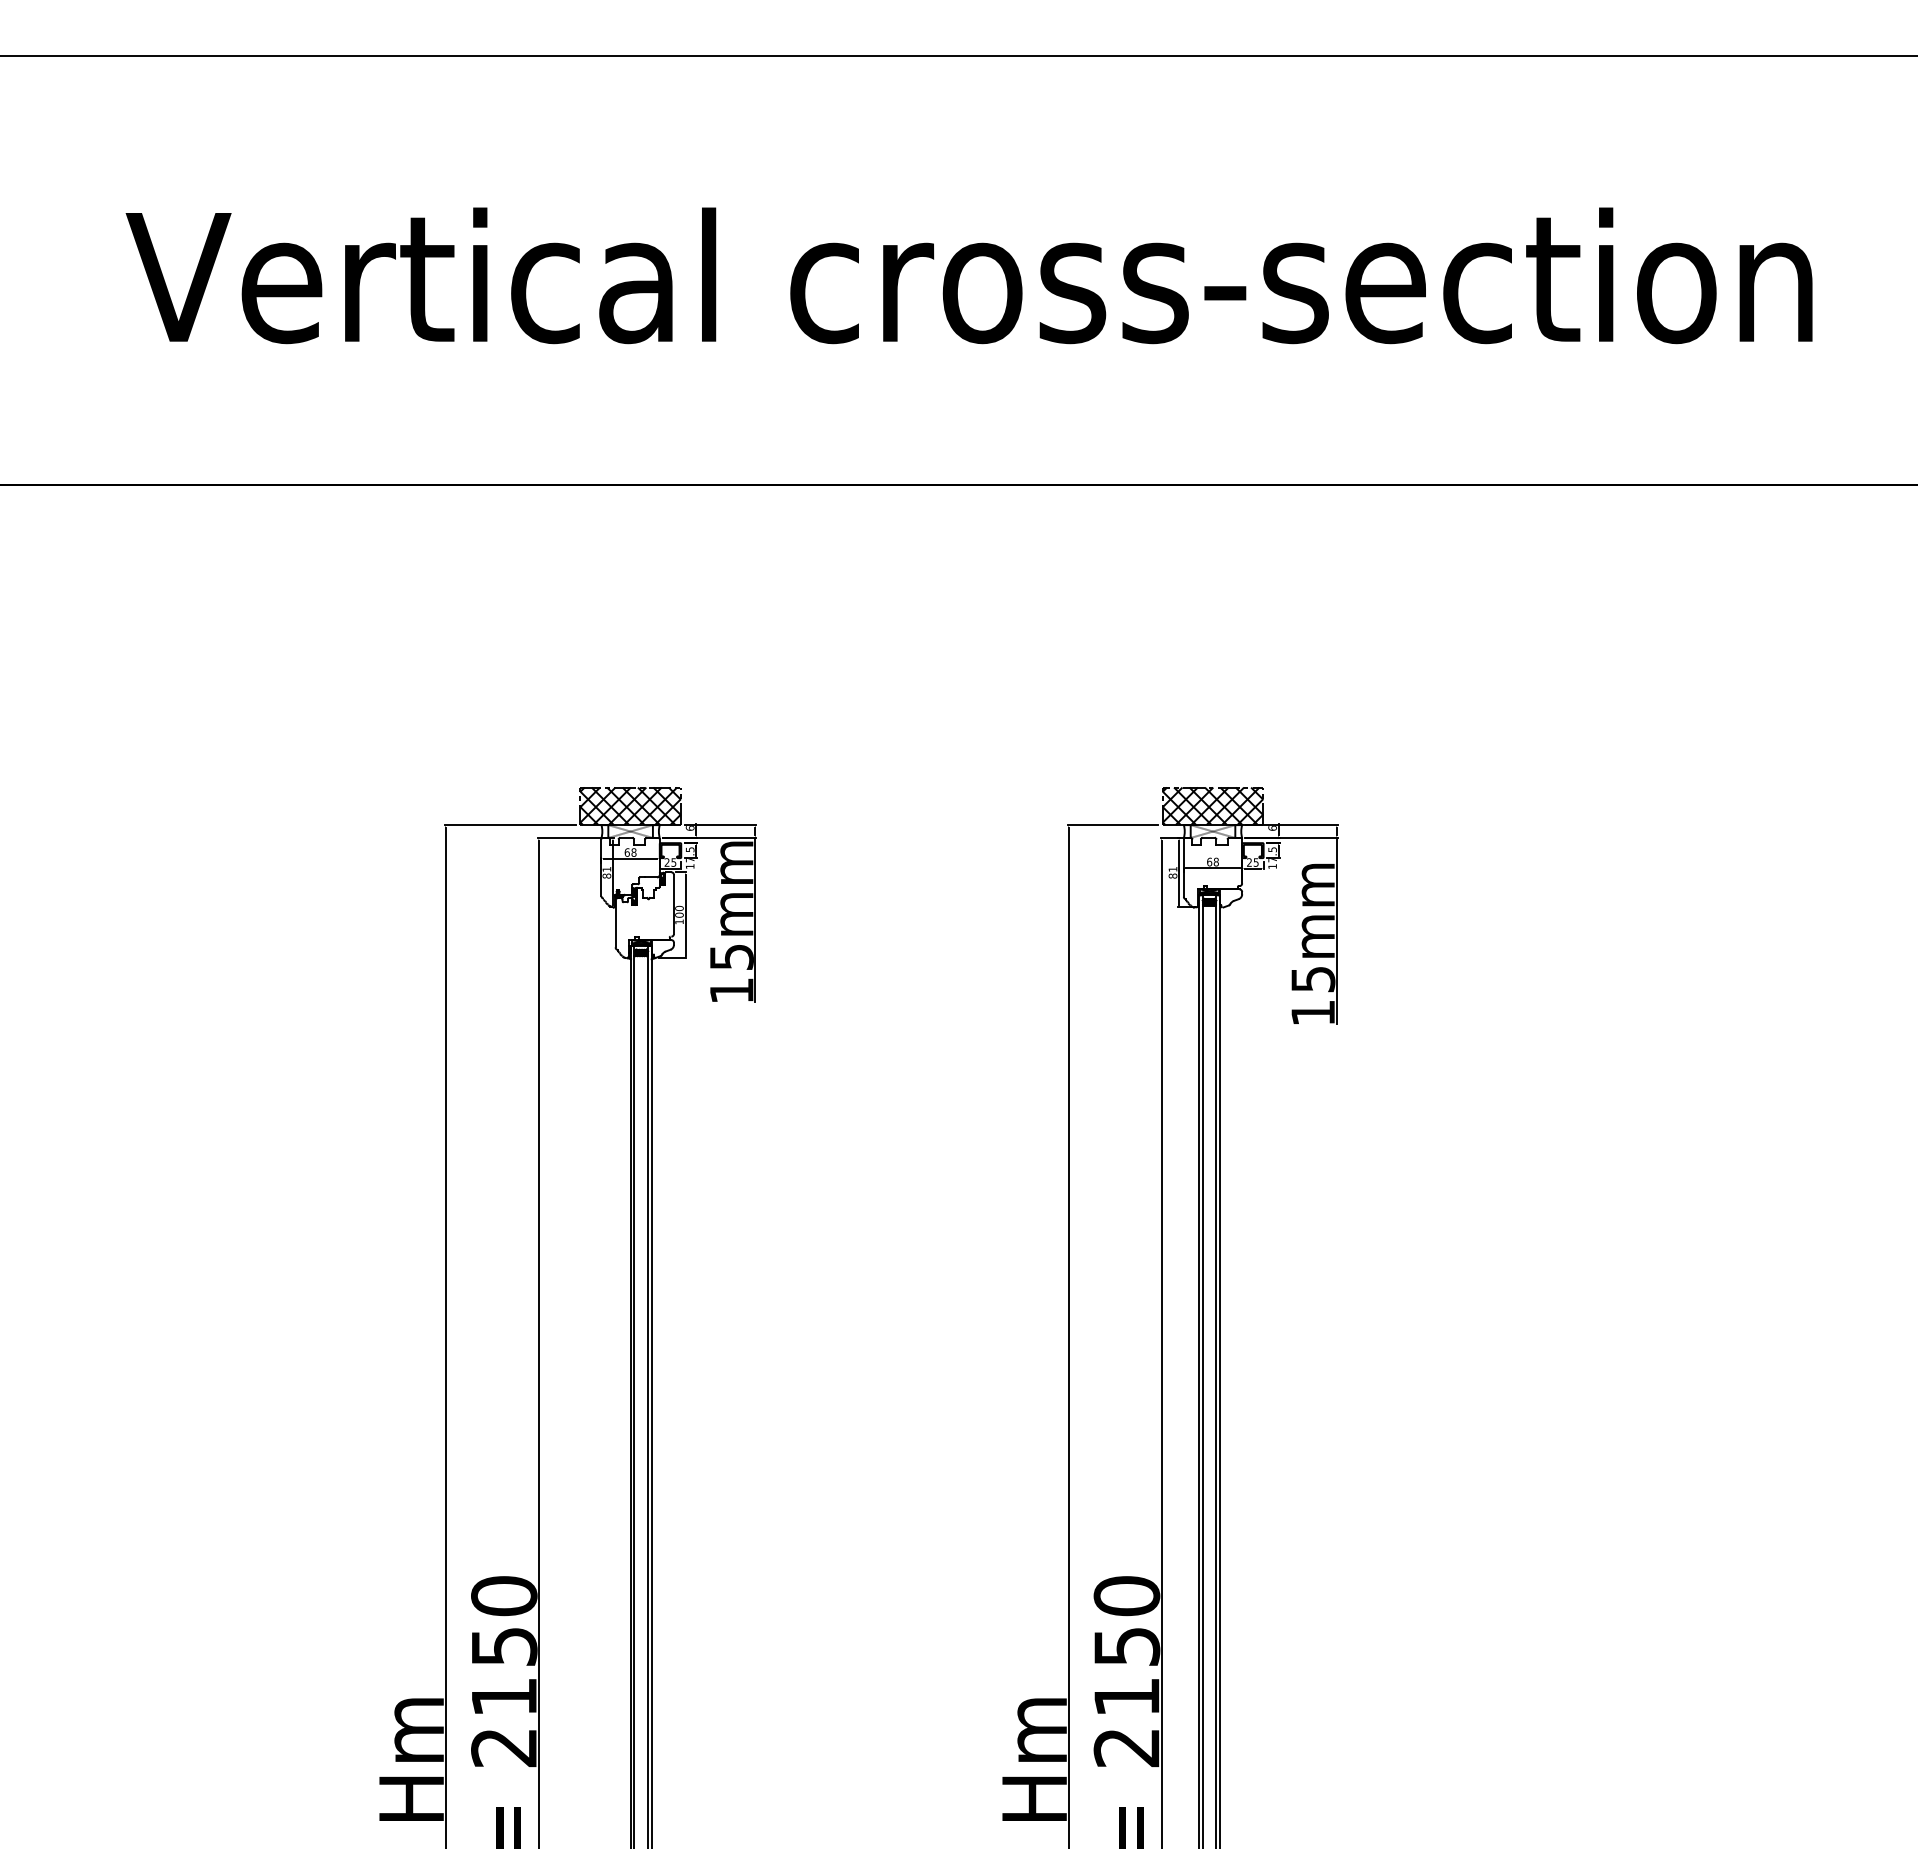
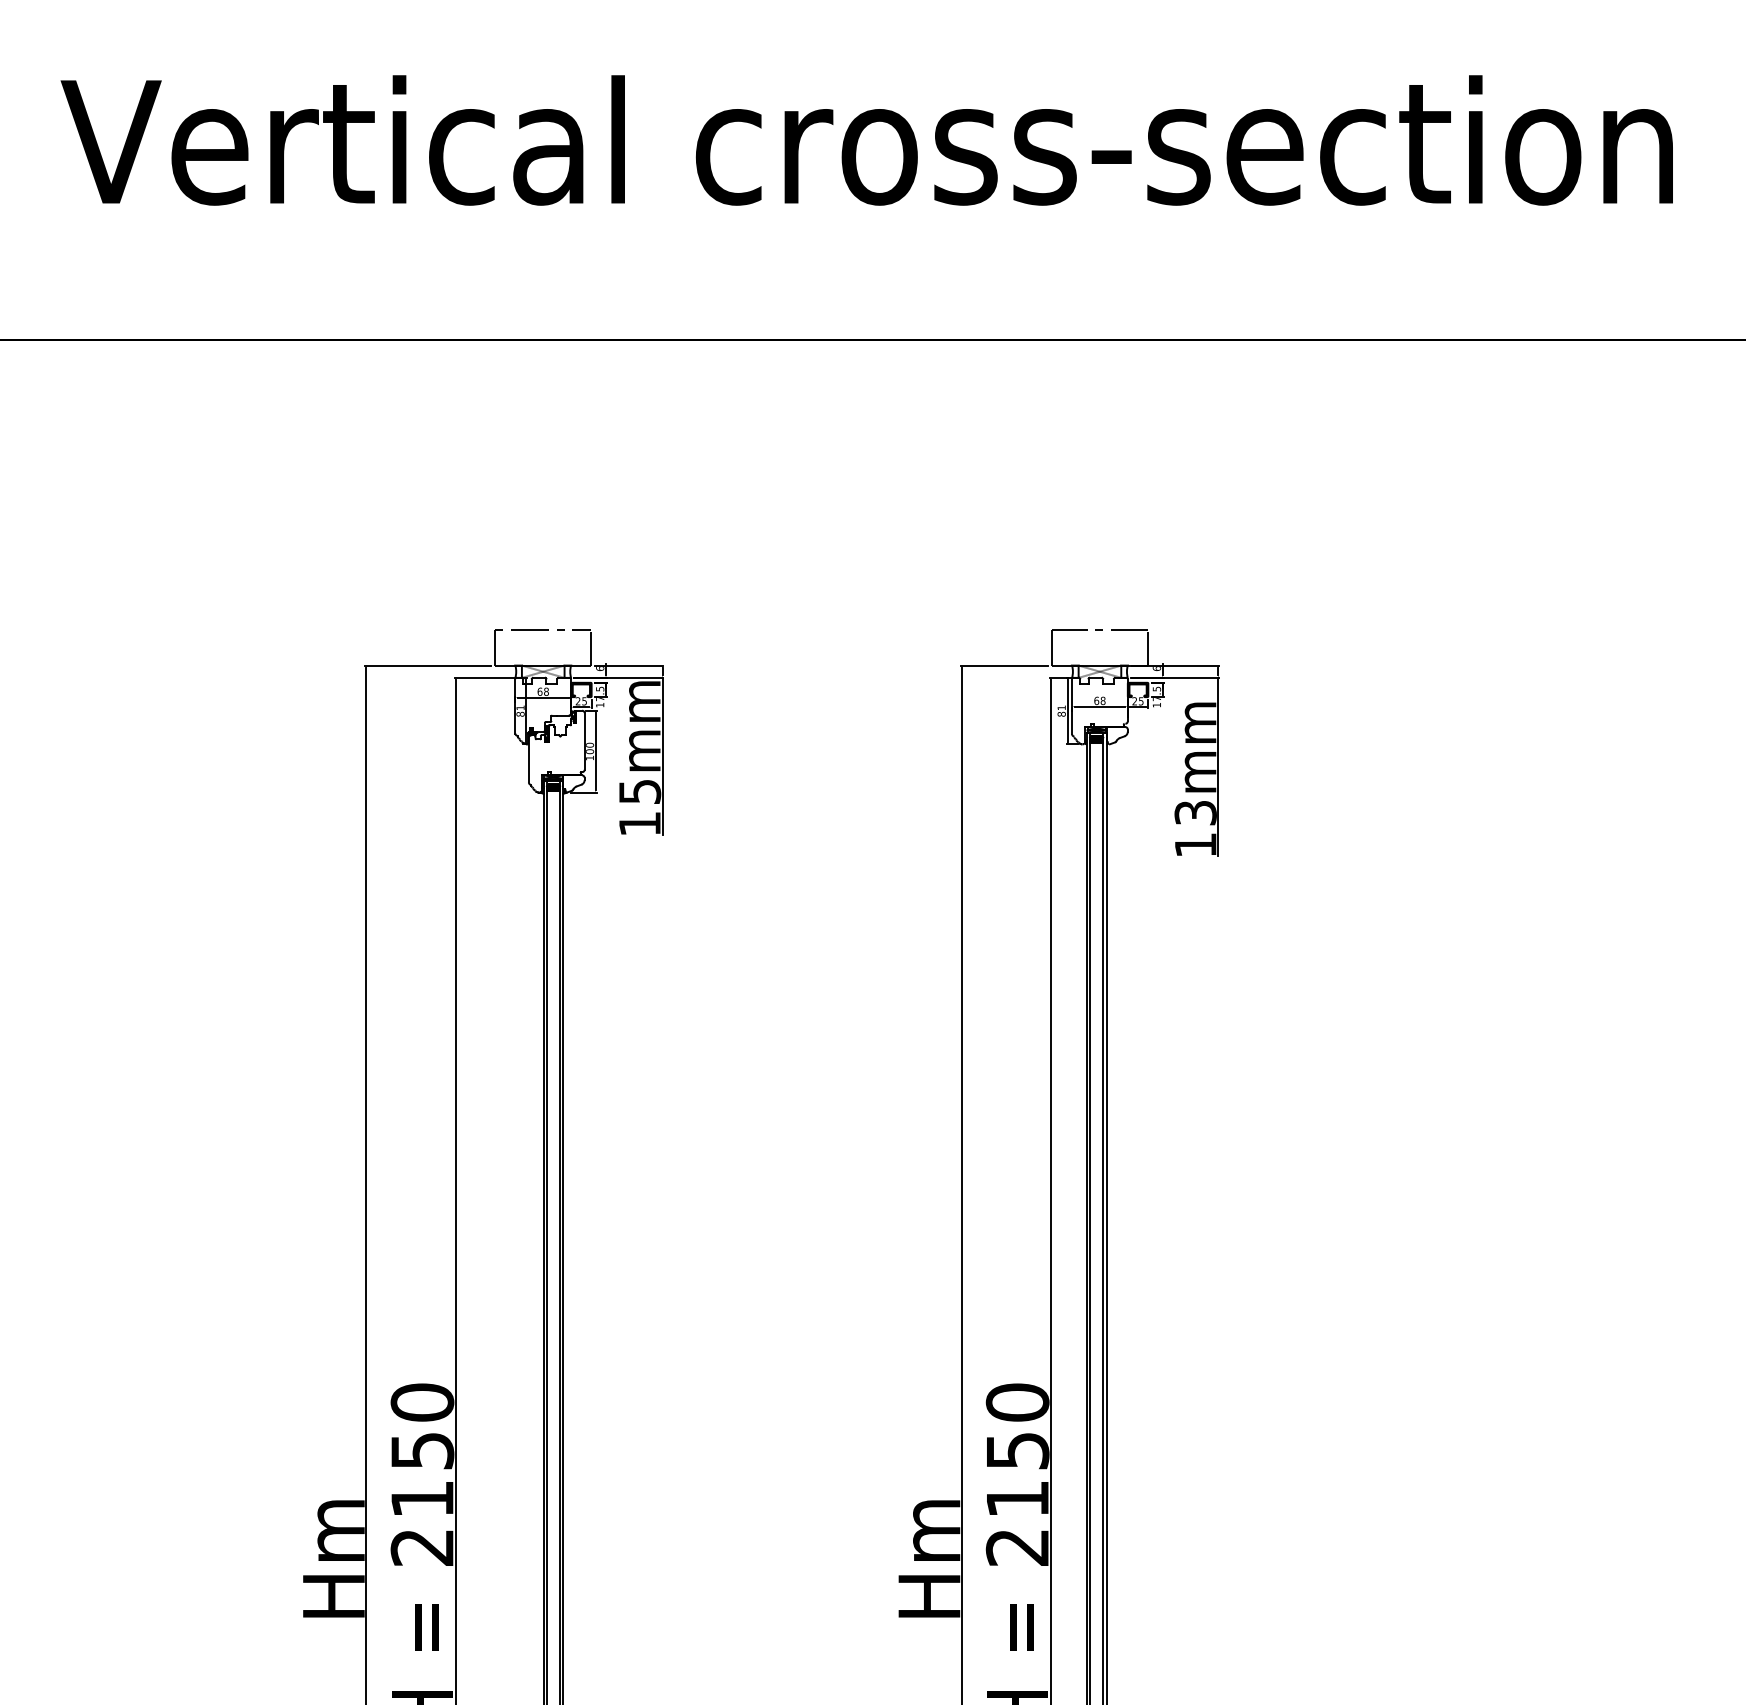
hatch: (630, 806) -> (543, 647), removed
hatch: (1212, 806) -> (1099, 647), removed
text: (1312, 978) -> (1195, 812), 15mm -> 13mm

